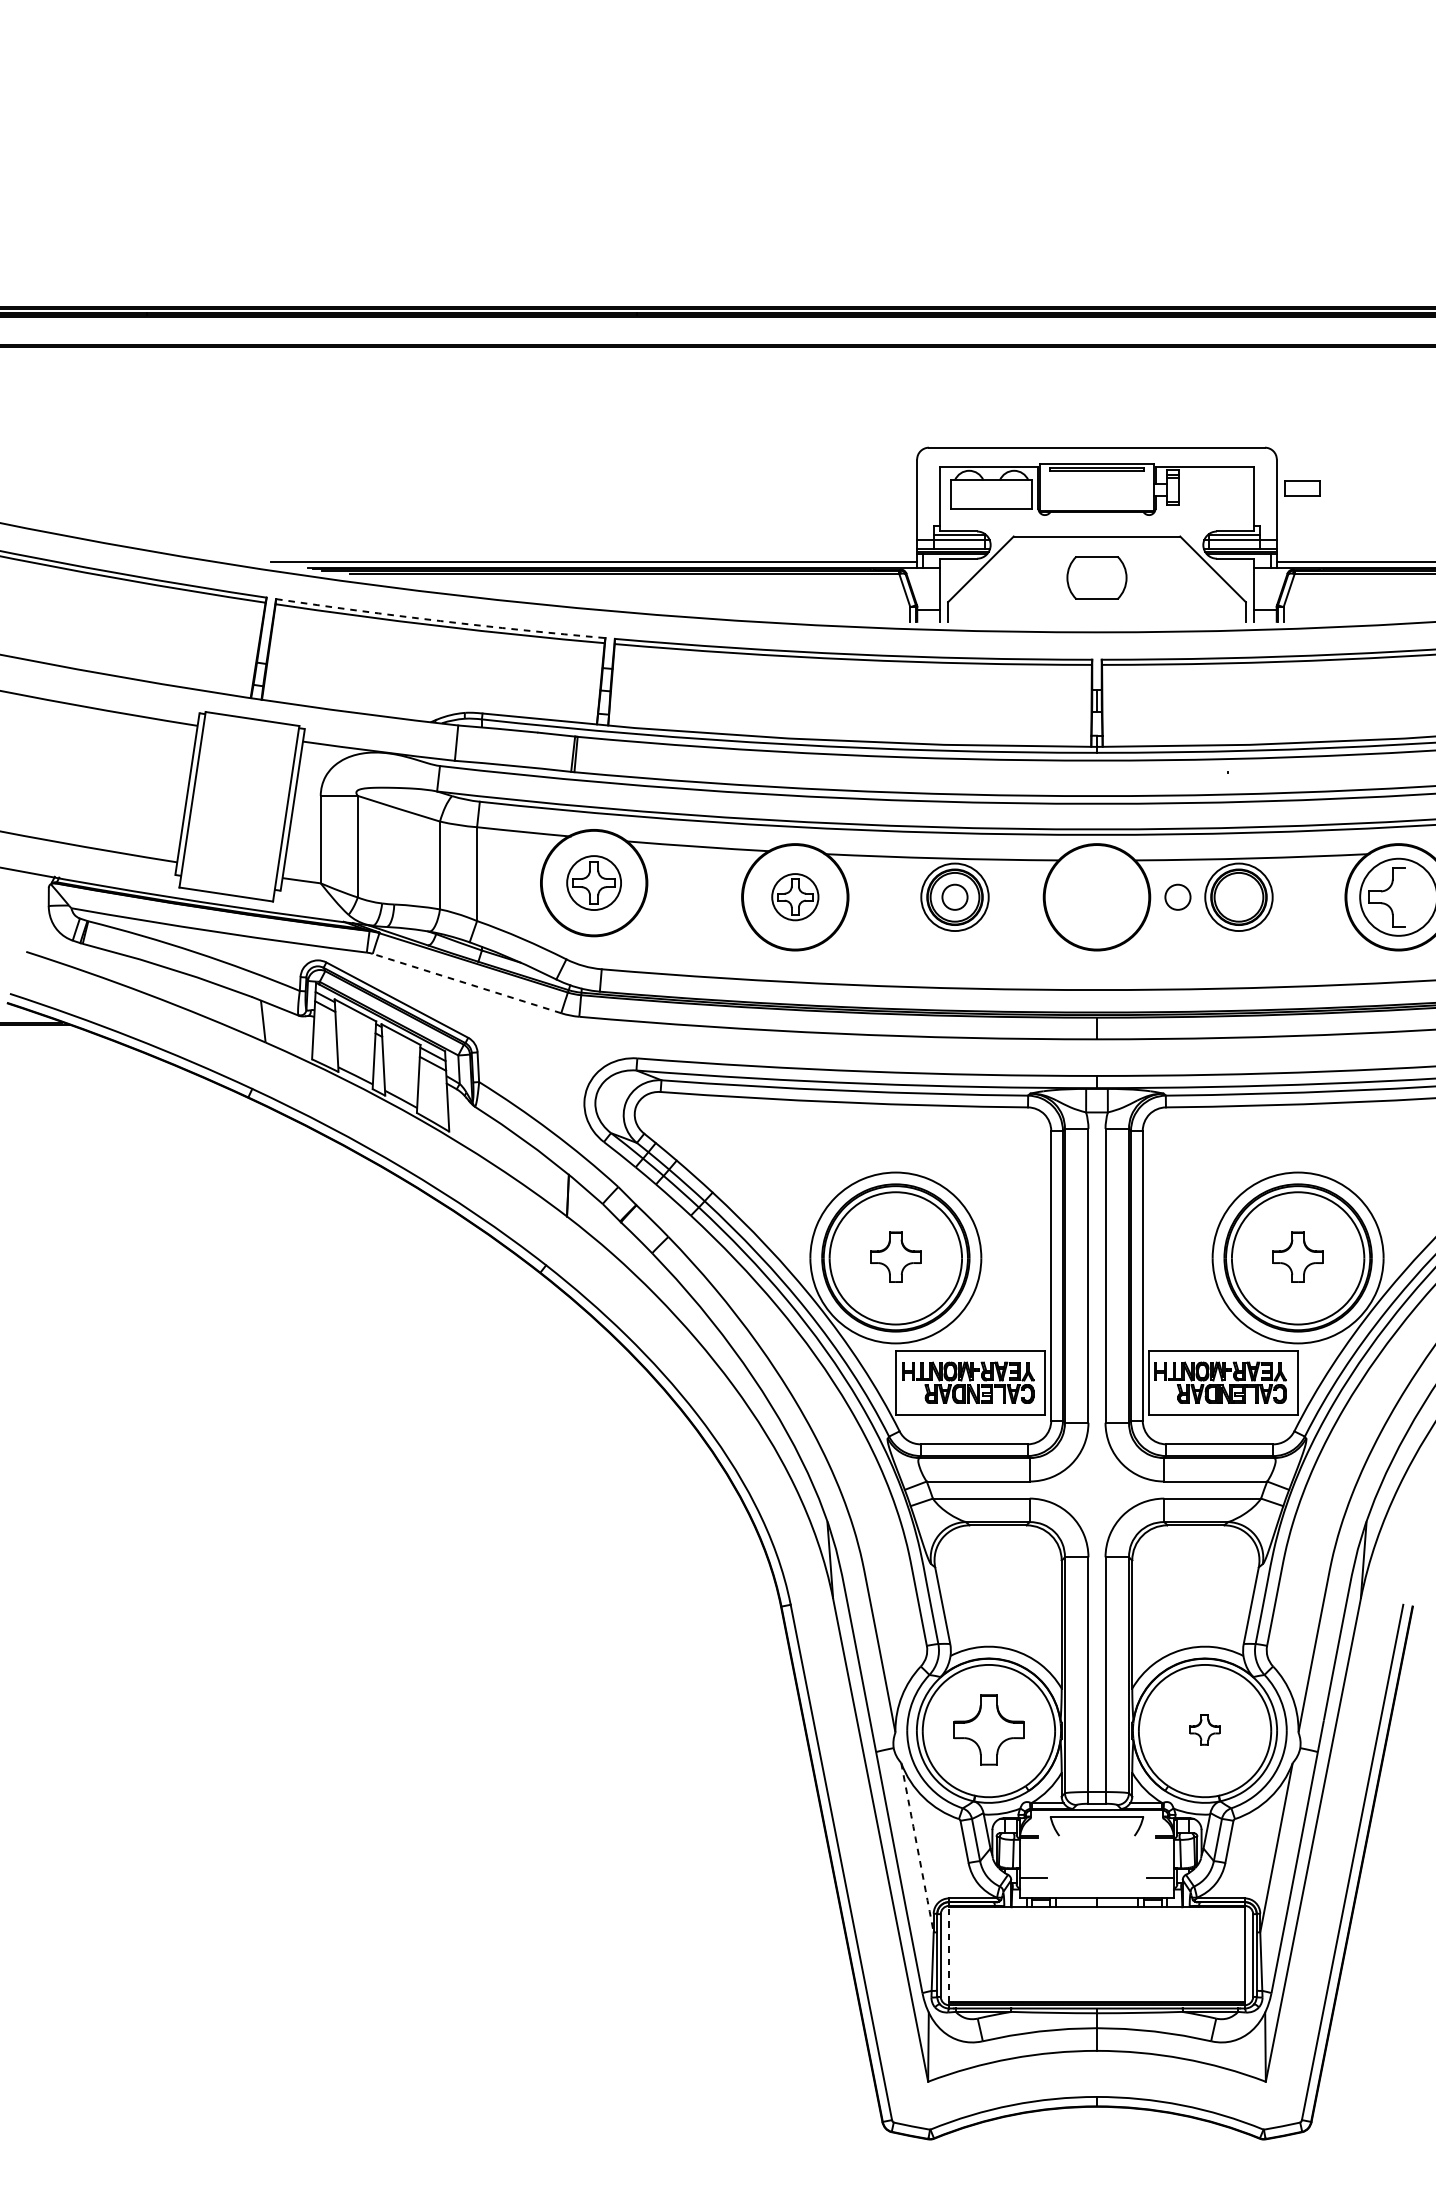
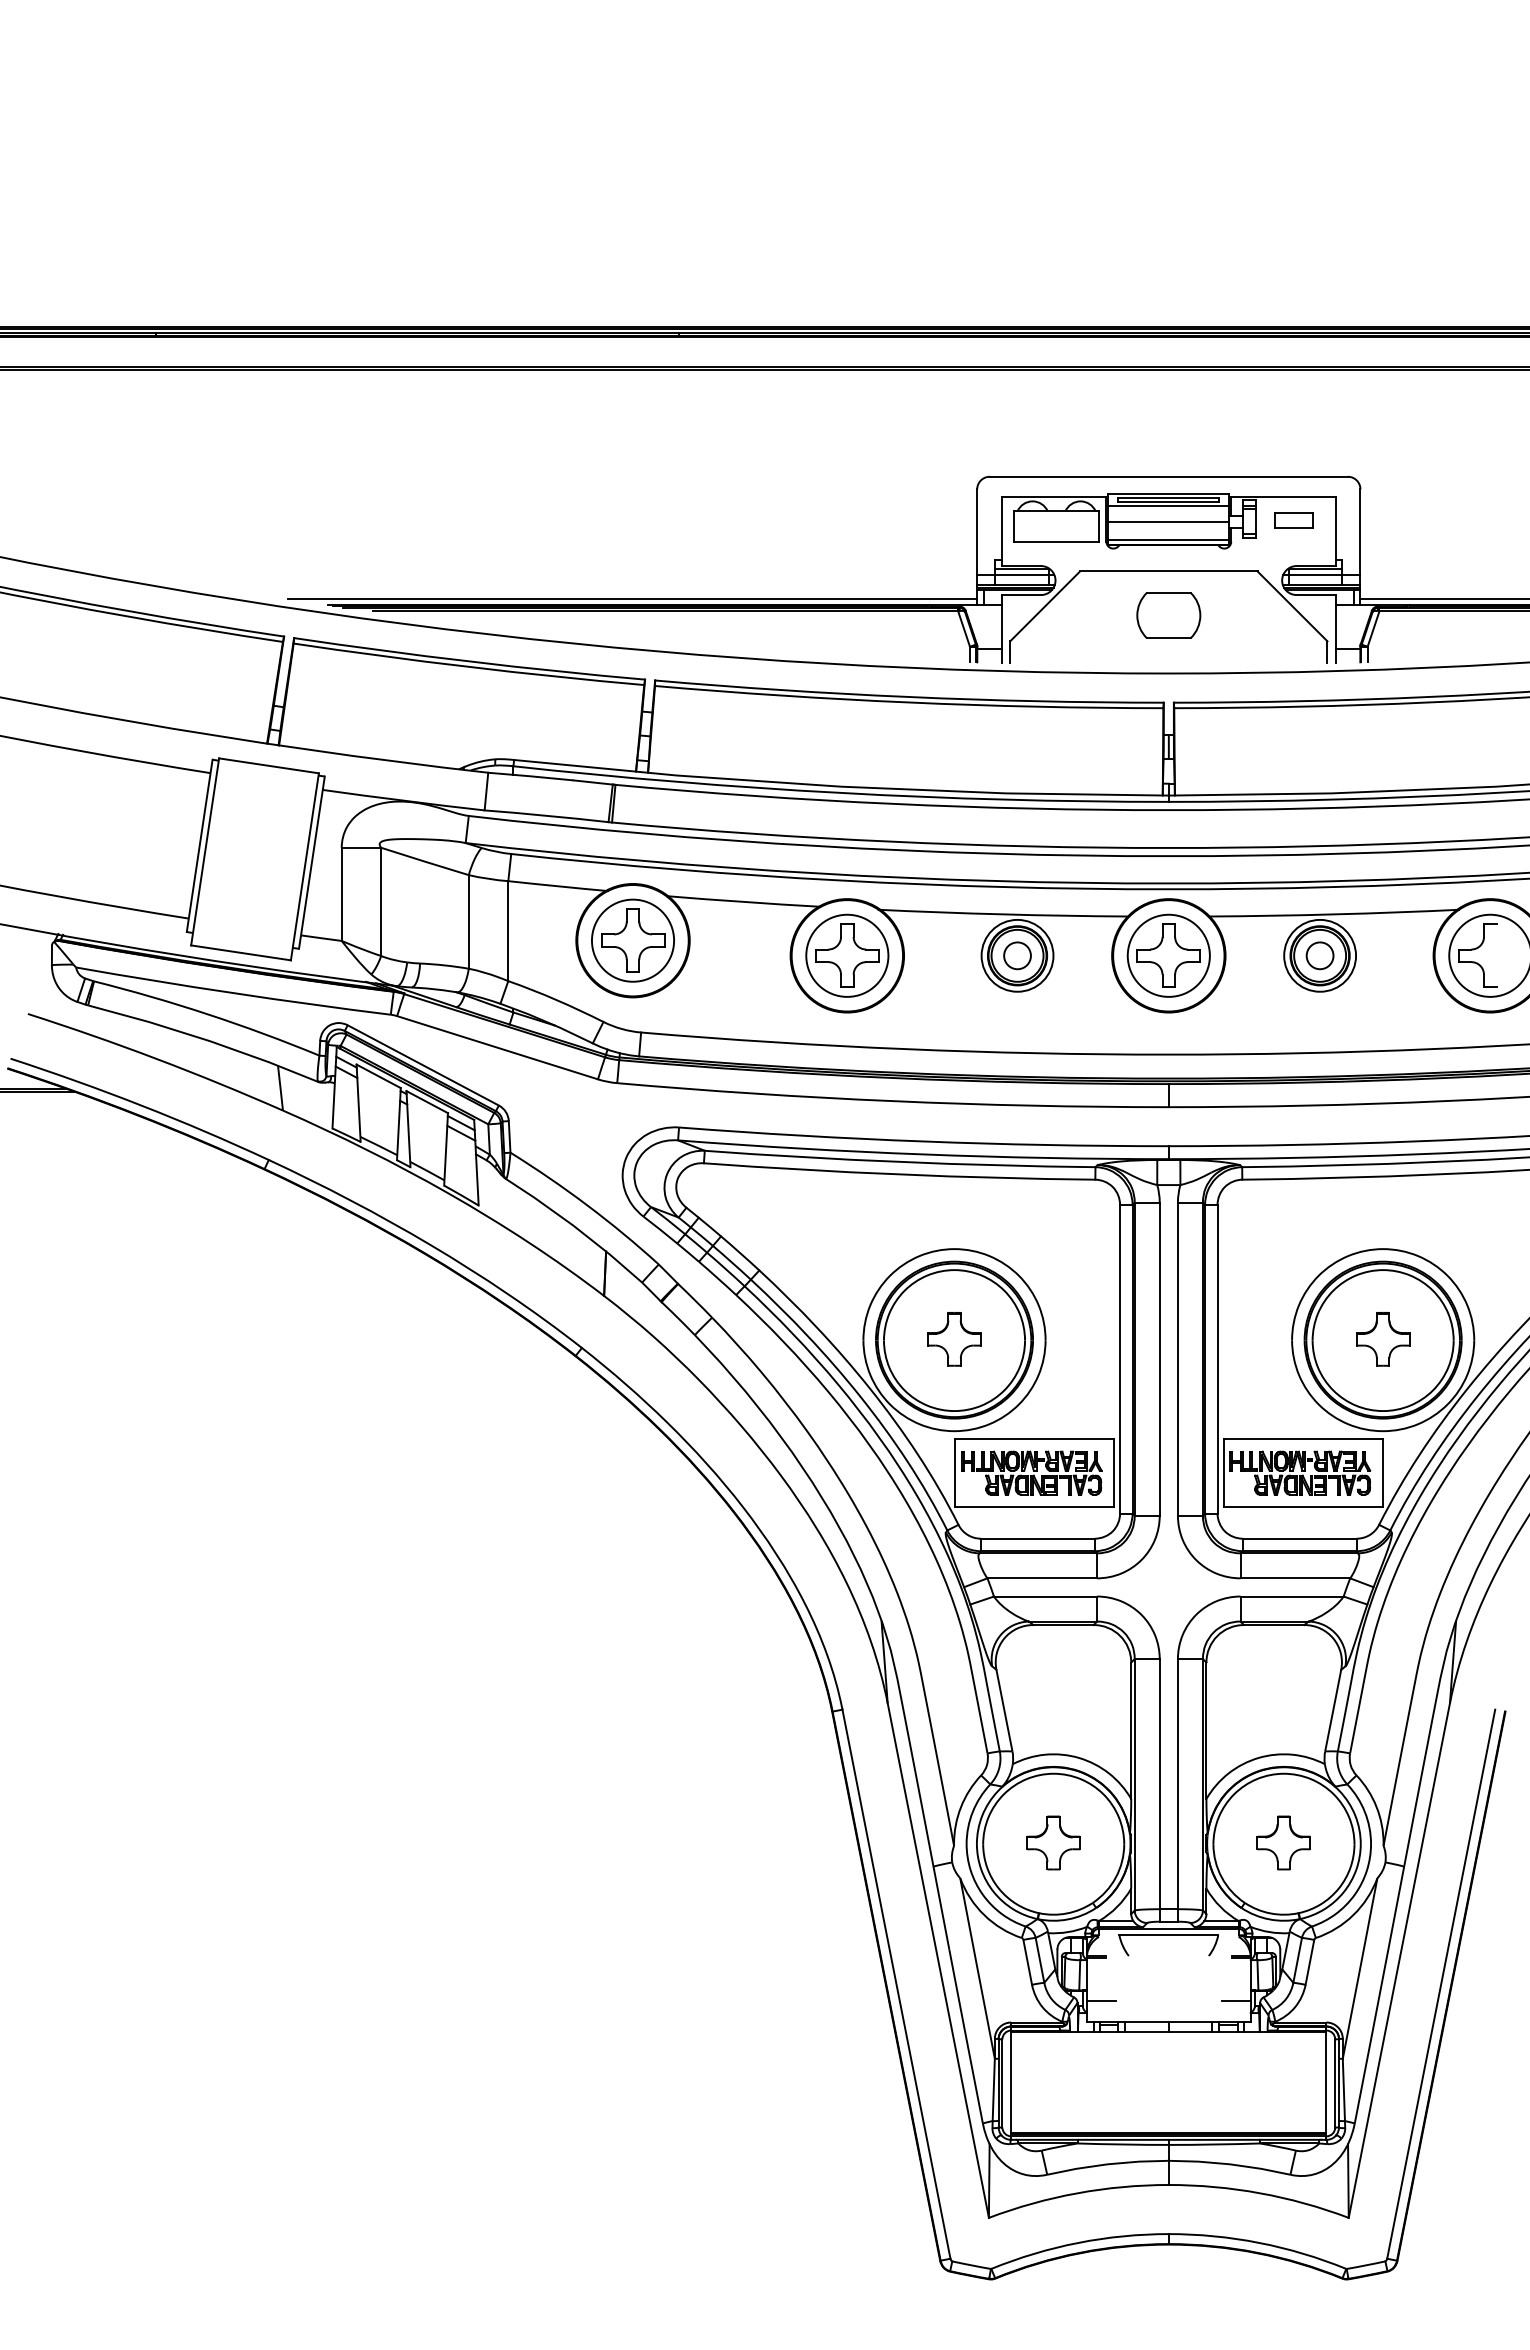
line: (1096, 474) -> (1168, 505), added
part: (1302, 488) -> (1293, 520), moved
line: (1096, 490) -> (1168, 522), added
line: (1096, 506) -> (1168, 539), added
arc: (440, 621) -> (469, 661), dashed -> solid
part: (593, 882) -> (632, 940), size x1.43
part: (795, 896) -> (847, 955), size x1.67
part: (1096, 896) -> (1168, 955), added
circle: (1177, 896) -> (1319, 955), moved
line: (466, 983) -> (497, 1047), dashed -> solid
part: (988, 1729) -> (1053, 1842), size x0.71
part: (1204, 1729) -> (1283, 1842), size x1.67
arc: (917, 1847) -> (977, 1968), dashed -> solid
line: (949, 1954) -> (1011, 2082), dashed -> solid

